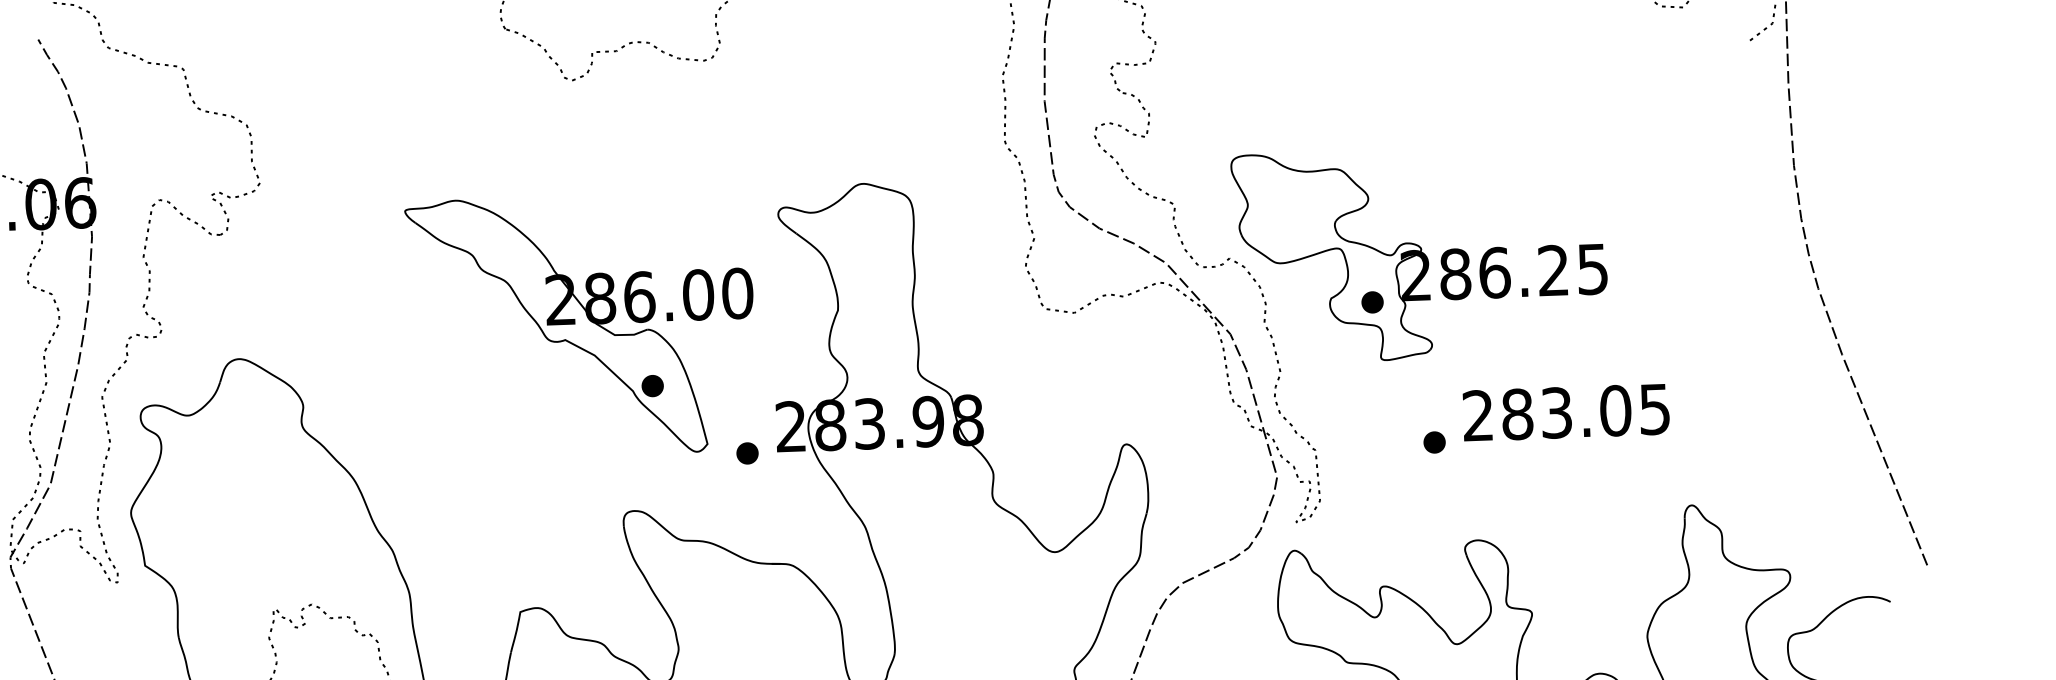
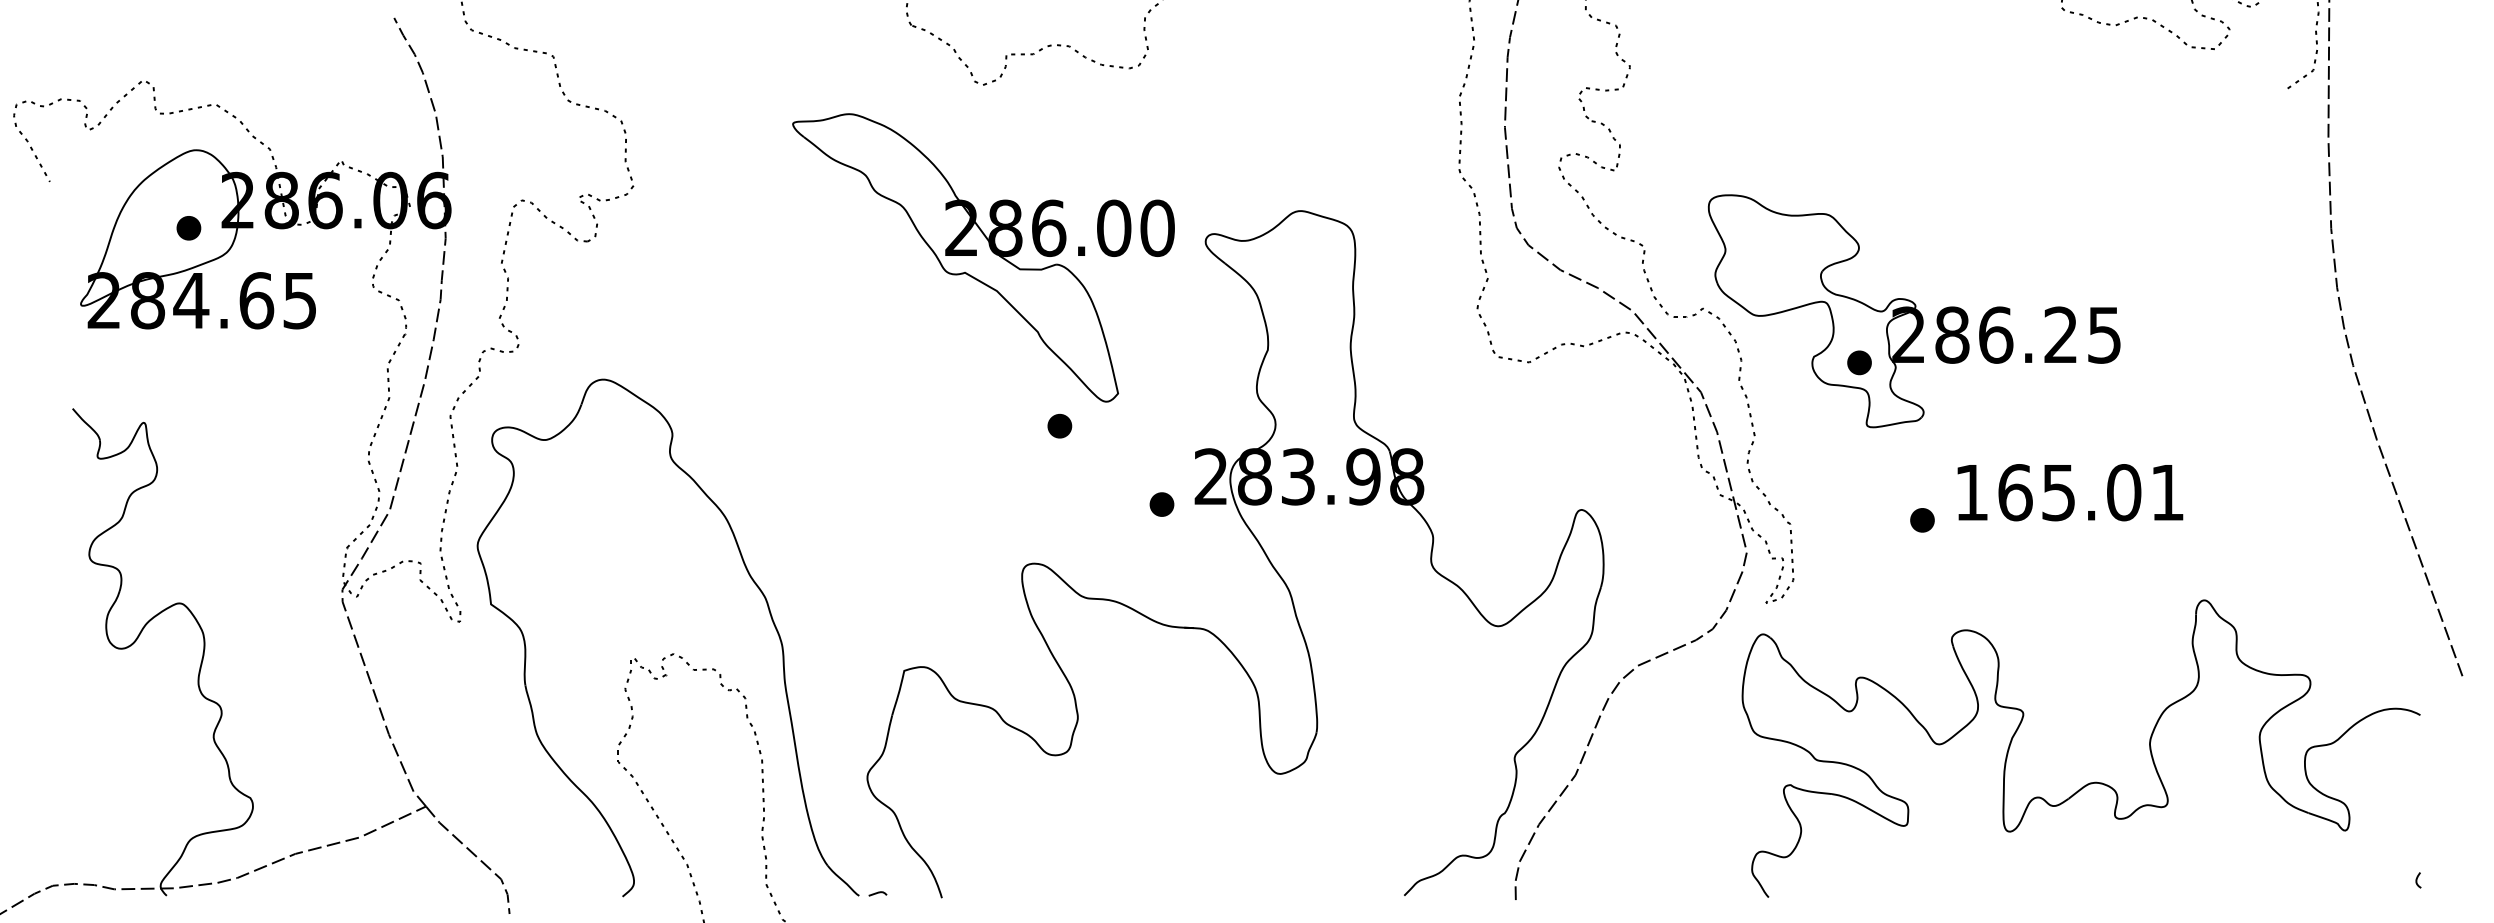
part: (581, 325) -> (983, 257), moved
text: (1566, 412) -> (2069, 492), 283.05 -> 165.01

